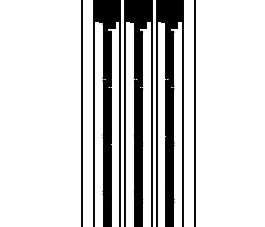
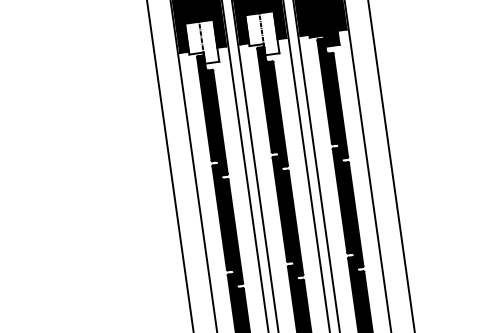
fill: (106, 17) -> (200, 43), removed
fill: (138, 17) -> (262, 34), removed

